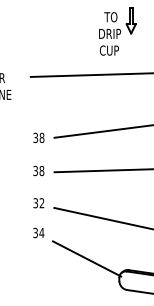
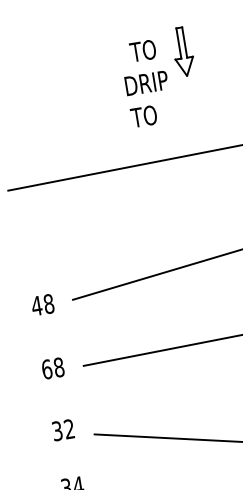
text: (108, 50) -> (148, 115), CUP -> TO
text: (35, 137) -> (36, 305), 38 -> 48
text: (35, 170) -> (46, 368), 38 -> 68

